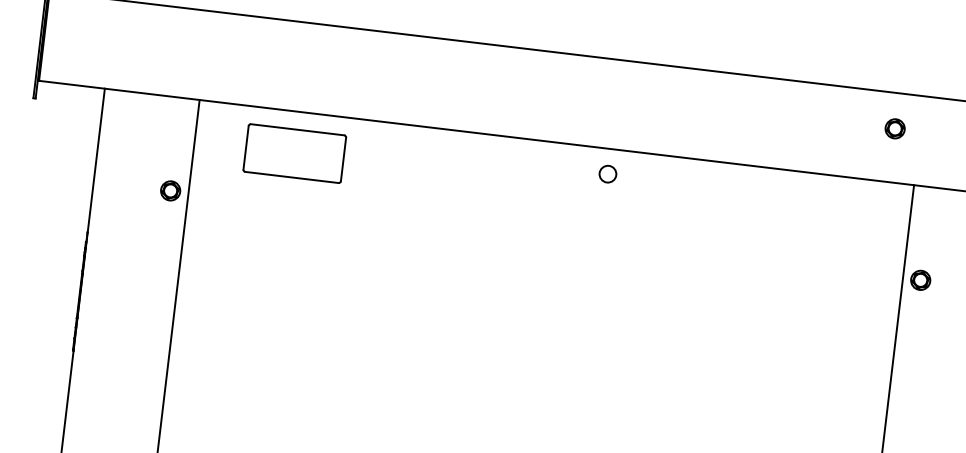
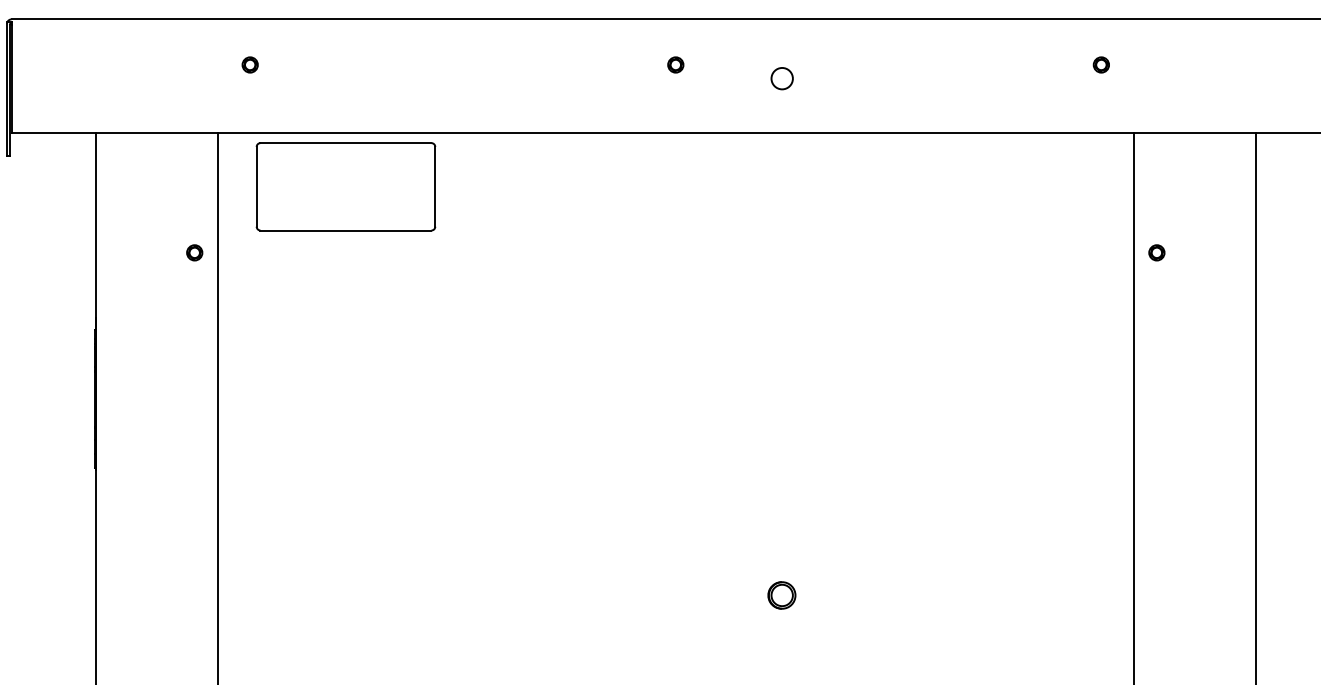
part: (230, 49) -> (249, 64), added
part: (563, 88) -> (675, 64), added
part: (894, 128) -> (1100, 64), size x0.62
part: (294, 153) -> (345, 186), size x1.43
circle: (607, 174) -> (781, 78), moved
part: (170, 190) -> (194, 252), size x0.62
part: (920, 280) -> (1156, 252), size x0.62

